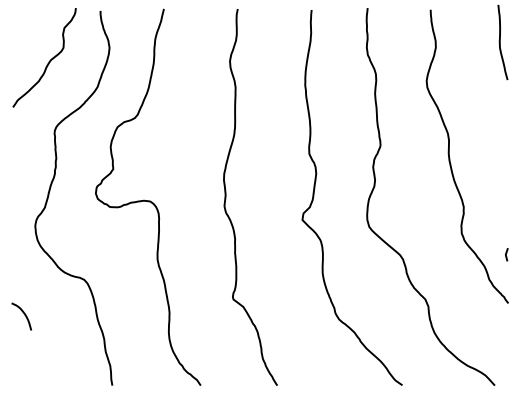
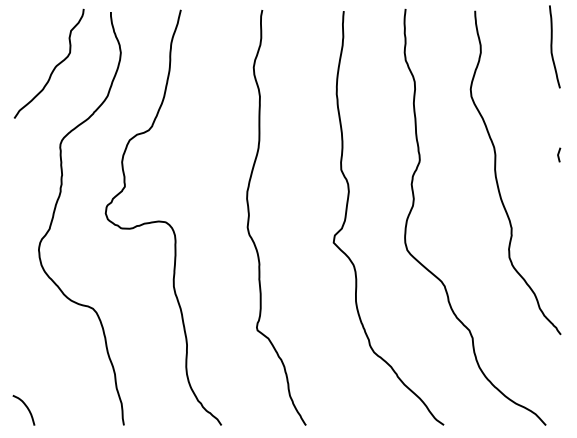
line: (507, 254) -> (559, 154), moved
curve: (24, 314) -> (26, 408), moved

